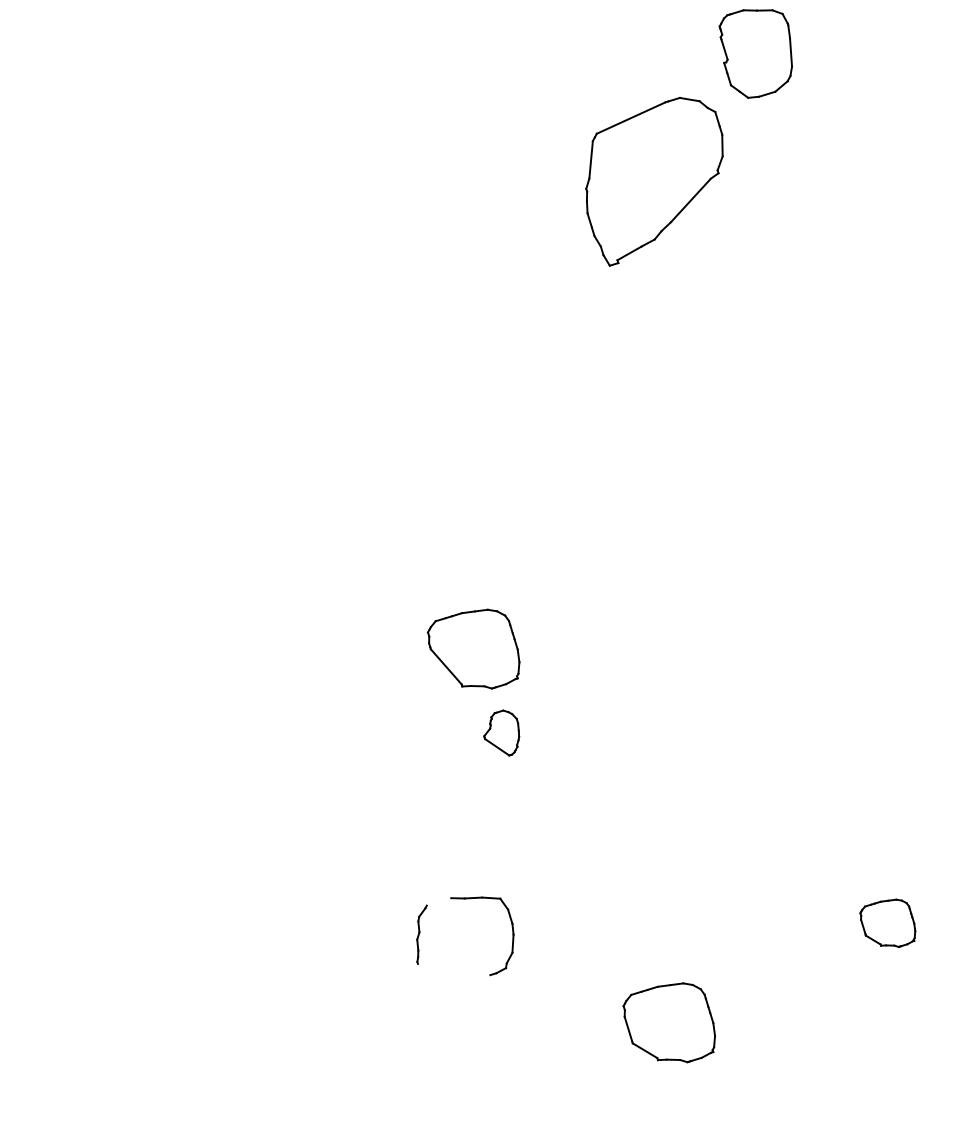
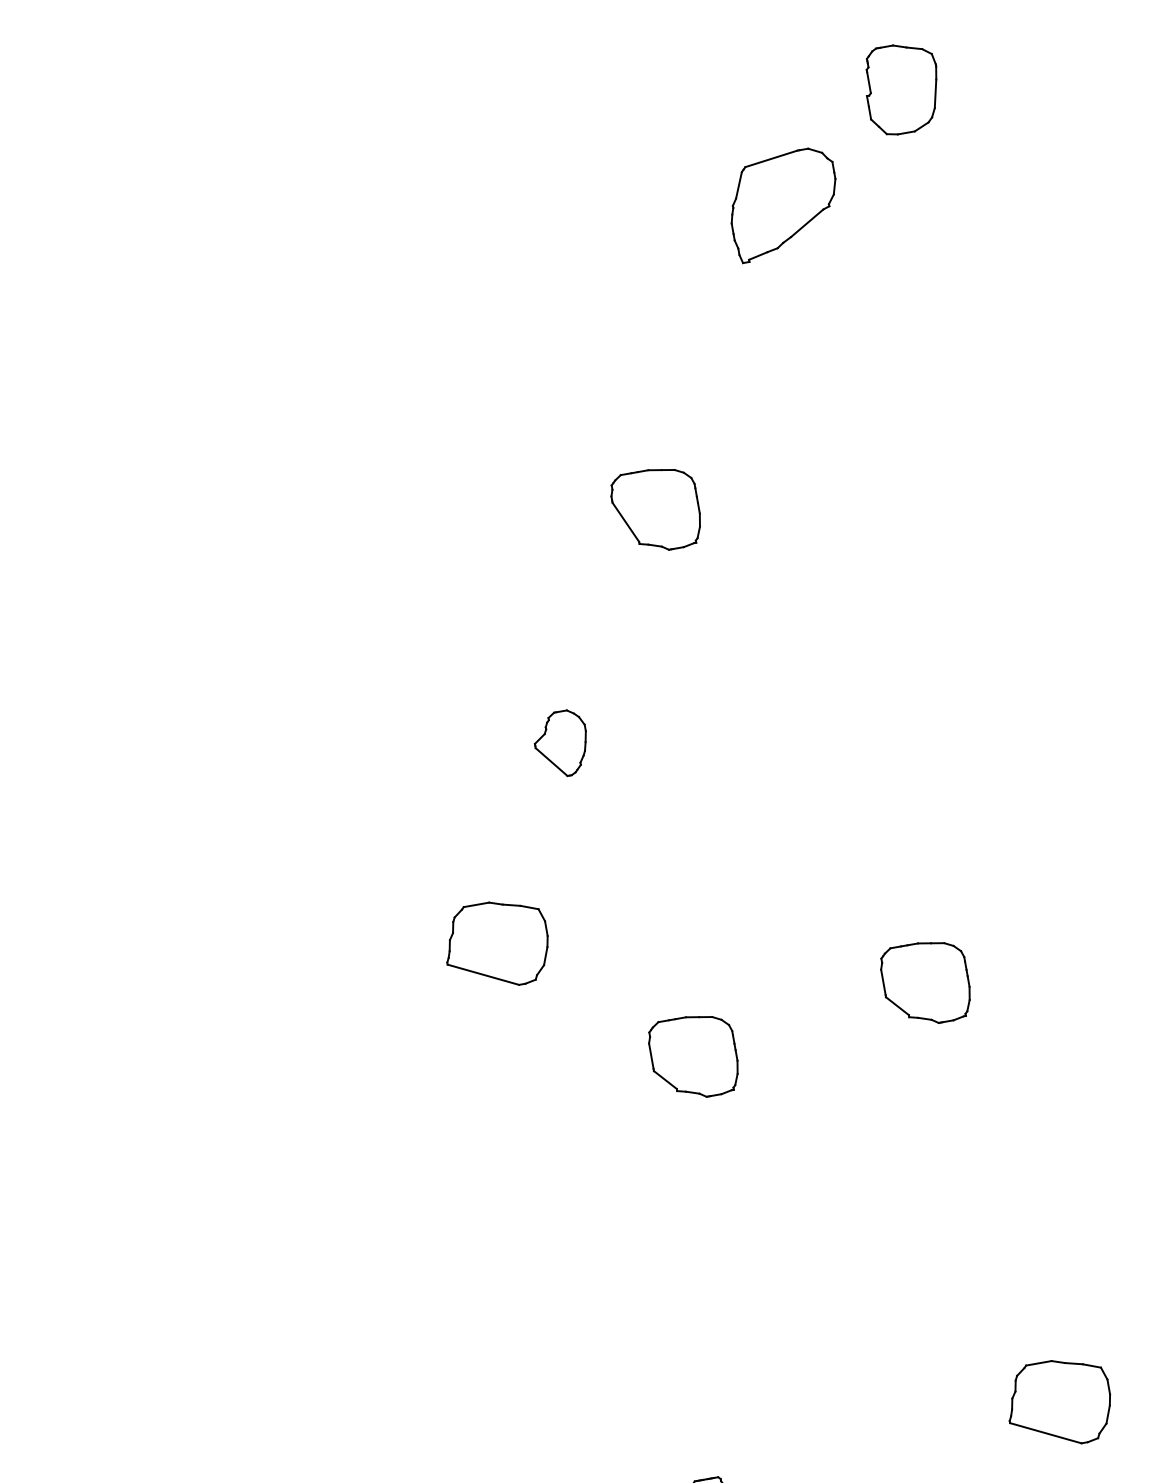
part: (655, 180) -> (783, 205), size x0.71
part: (473, 650) -> (655, 509), moved
part: (500, 733) -> (559, 743), size x1.43
line: (438, 901) -> (476, 904), added
part: (888, 923) -> (925, 982), size x1.67
line: (454, 969) -> (483, 974), added

